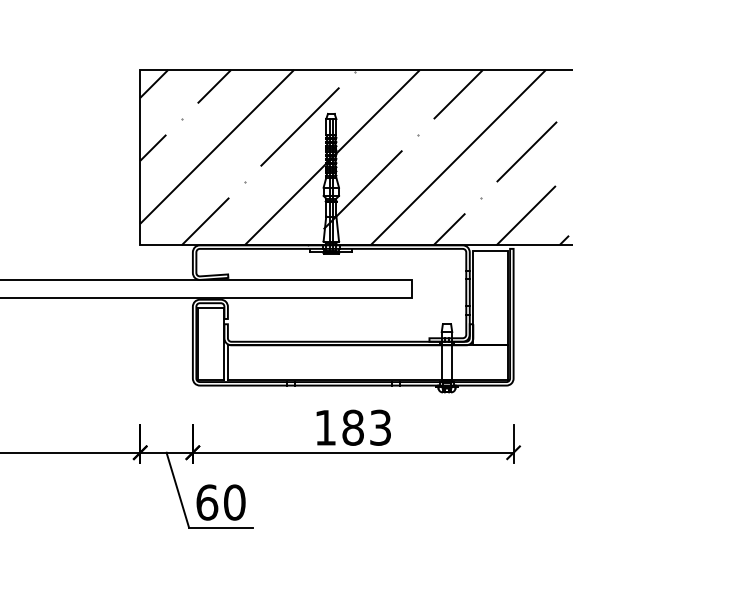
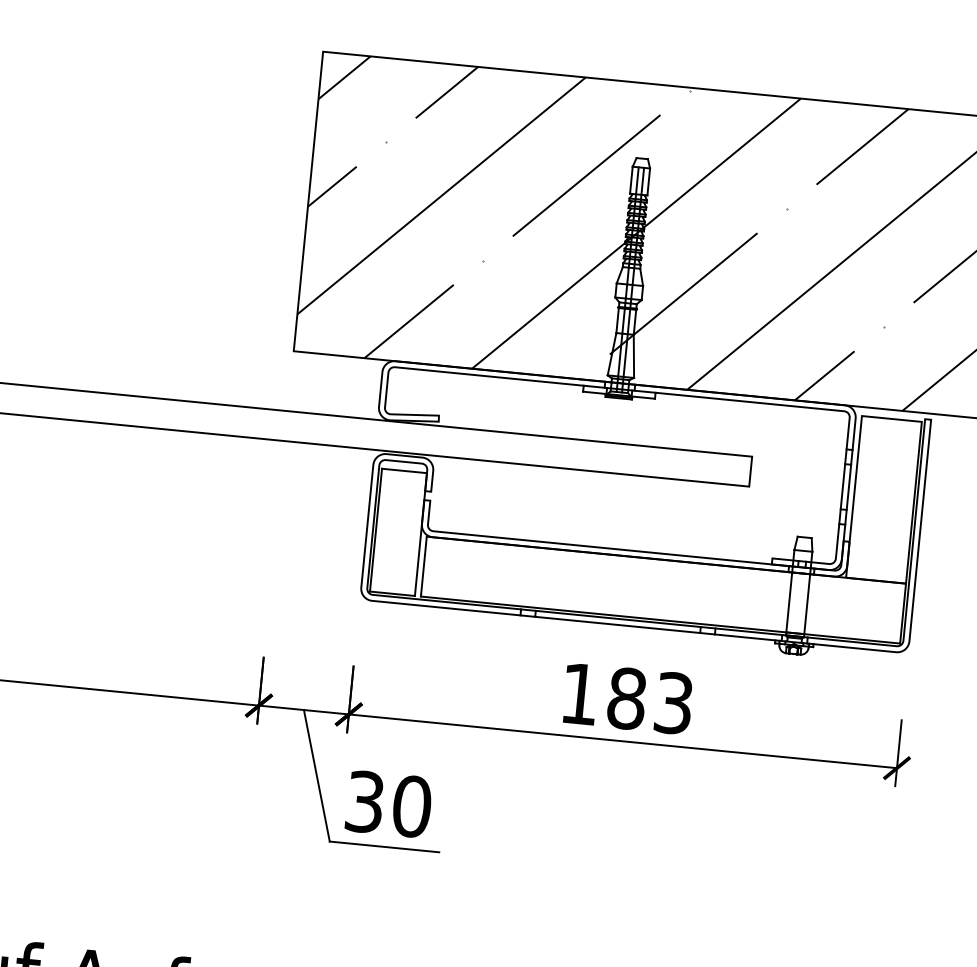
text: (207, 502) -> (365, 801), 60 -> 30

